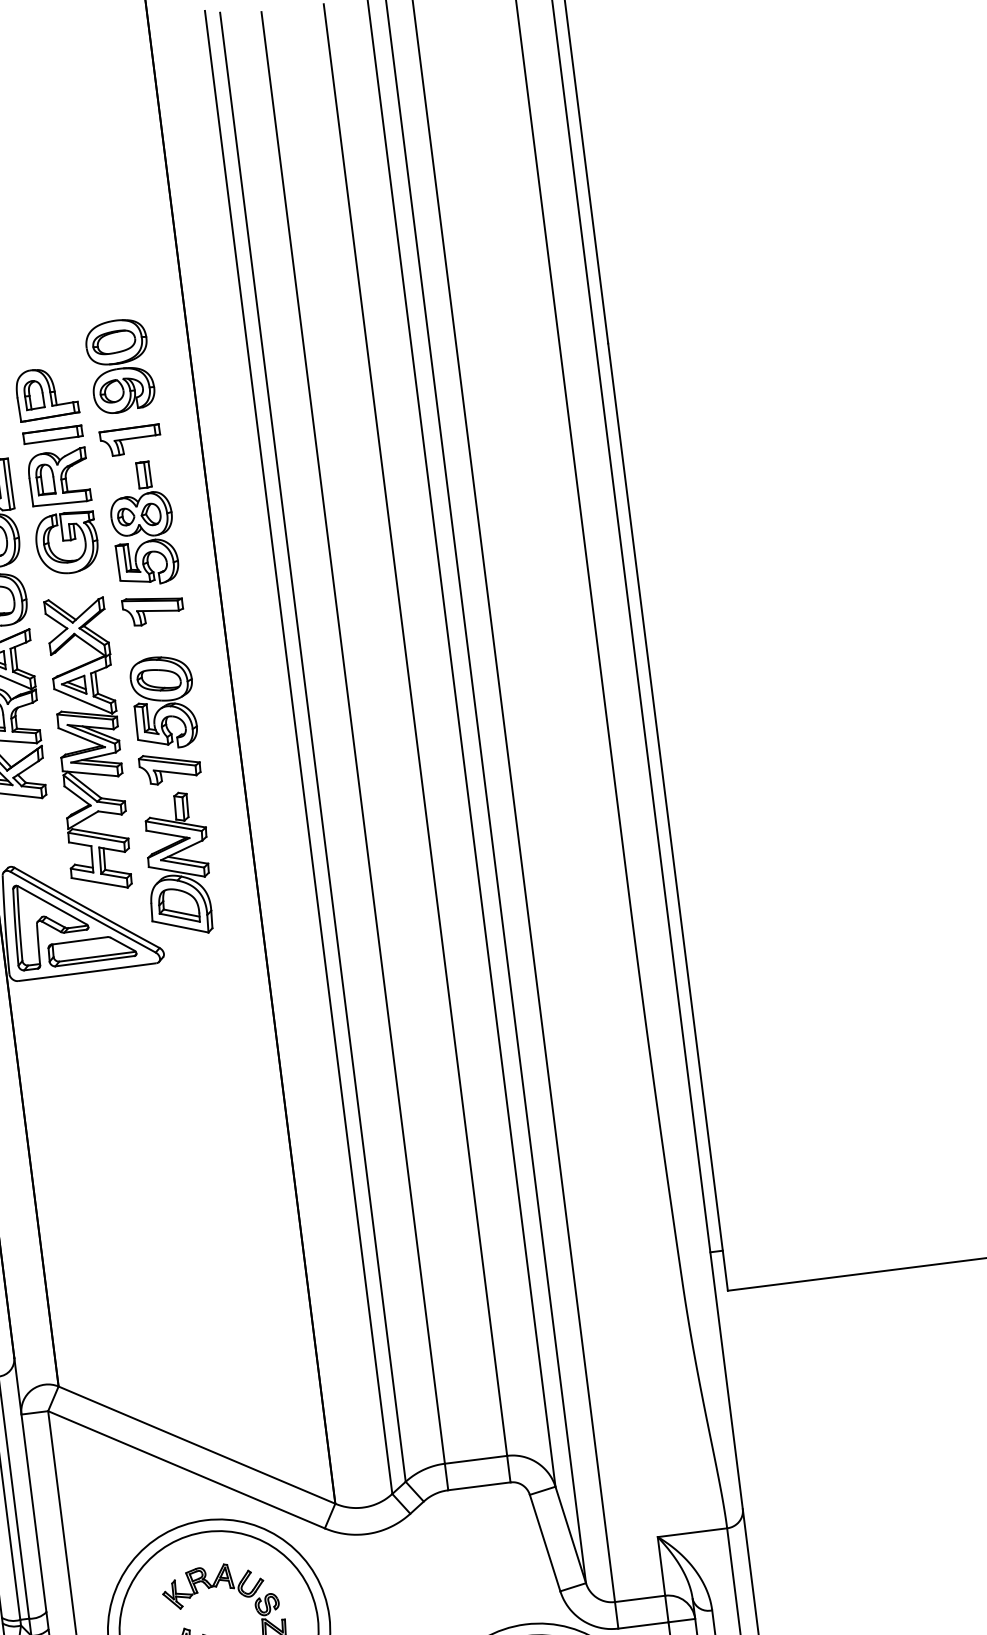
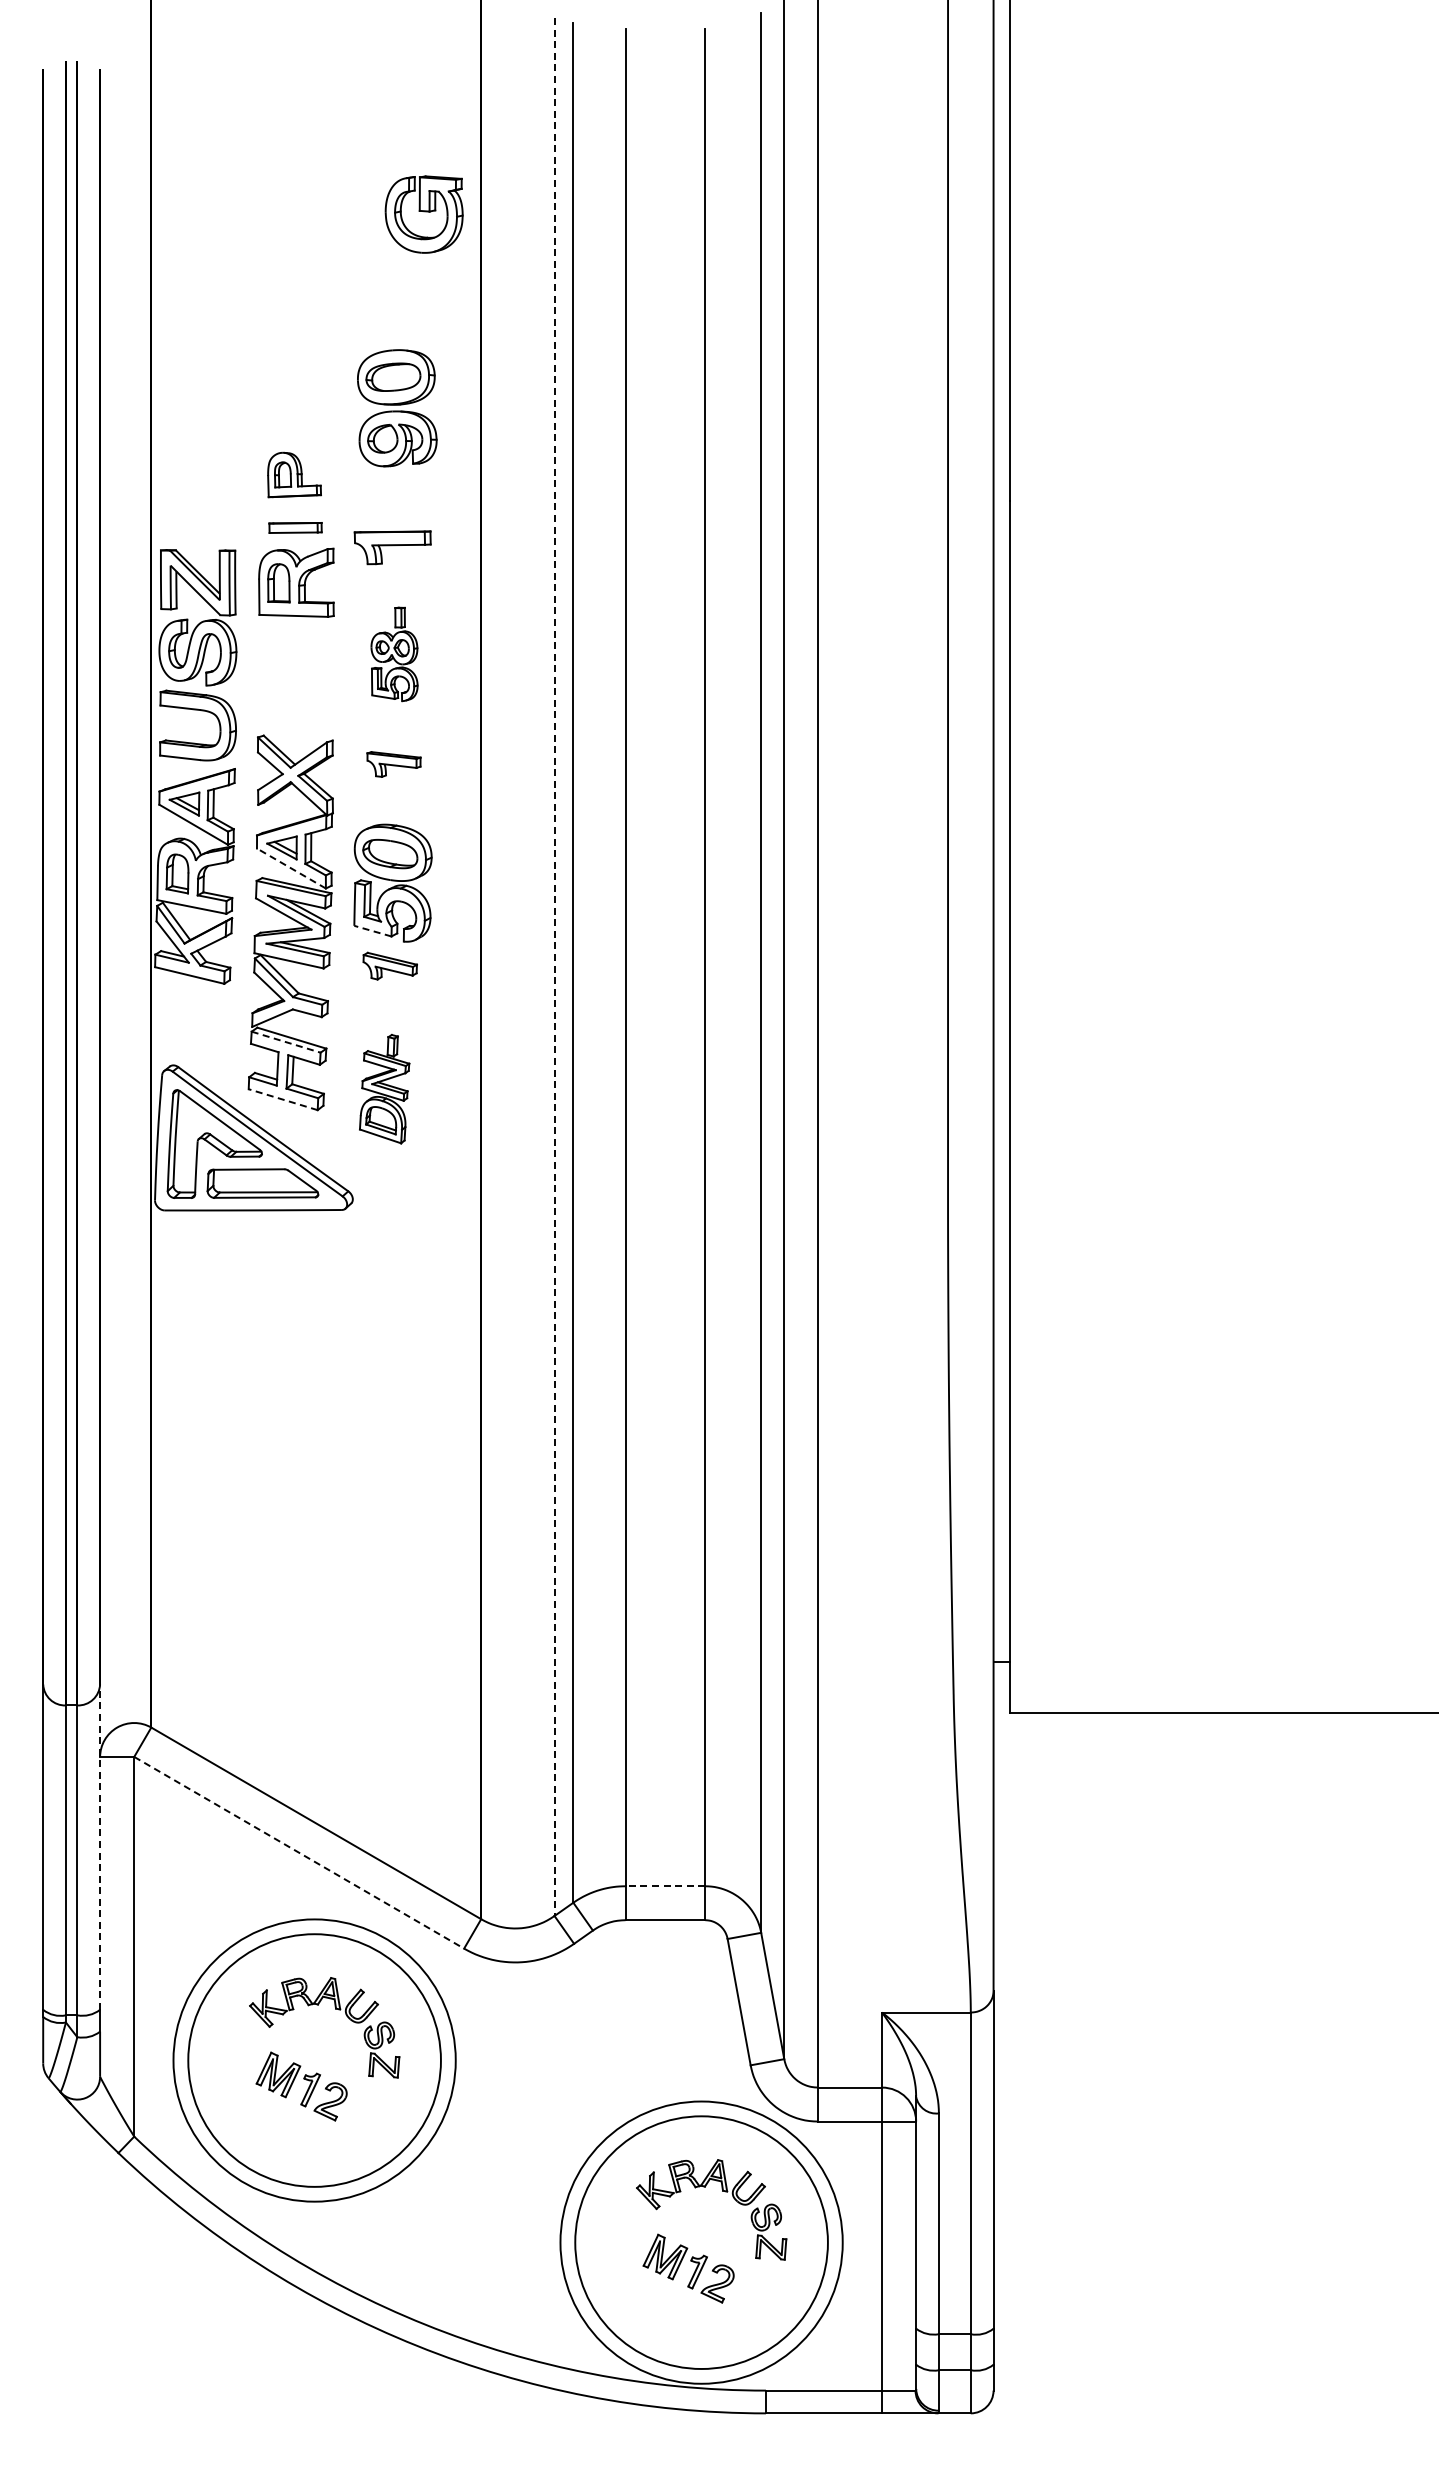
part: (120, 366) -> (397, 408), moved
part: (46, 393) -> (294, 474), size x0.7
part: (52, 434) -> (295, 527), size x0.7
part: (142, 523) -> (394, 654), size x0.6
part: (66, 543) -> (423, 214), moved
part: (152, 610) -> (393, 764), size x0.7
line: (83, 701) -> (291, 868), solid -> dashed
line: (152, 742) -> (372, 931), solid -> dashed
line: (298, 752) -> (554, 967), solid -> dashed
part: (170, 768) -> (390, 966), size x0.7
line: (96, 837) -> (286, 1042), solid -> dashed
part: (177, 864) -> (384, 1088), size x0.6
line: (99, 882) -> (282, 1099), solid -> dashed
line: (476, 1459) -> (665, 1886), solid -> dashed
line: (186, 1469) -> (299, 1852), solid -> dashed
line: (30, 1485) -> (100, 1847), solid -> dashed

